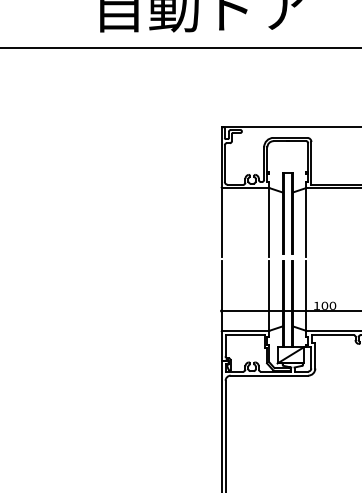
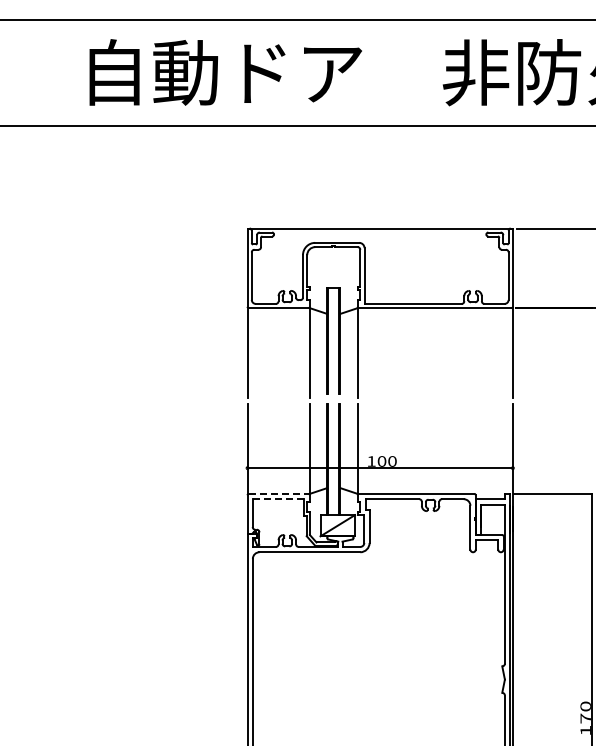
line: (245, 330) -> (278, 493), solid -> dashed
line: (245, 335) -> (278, 499), solid -> dashed

